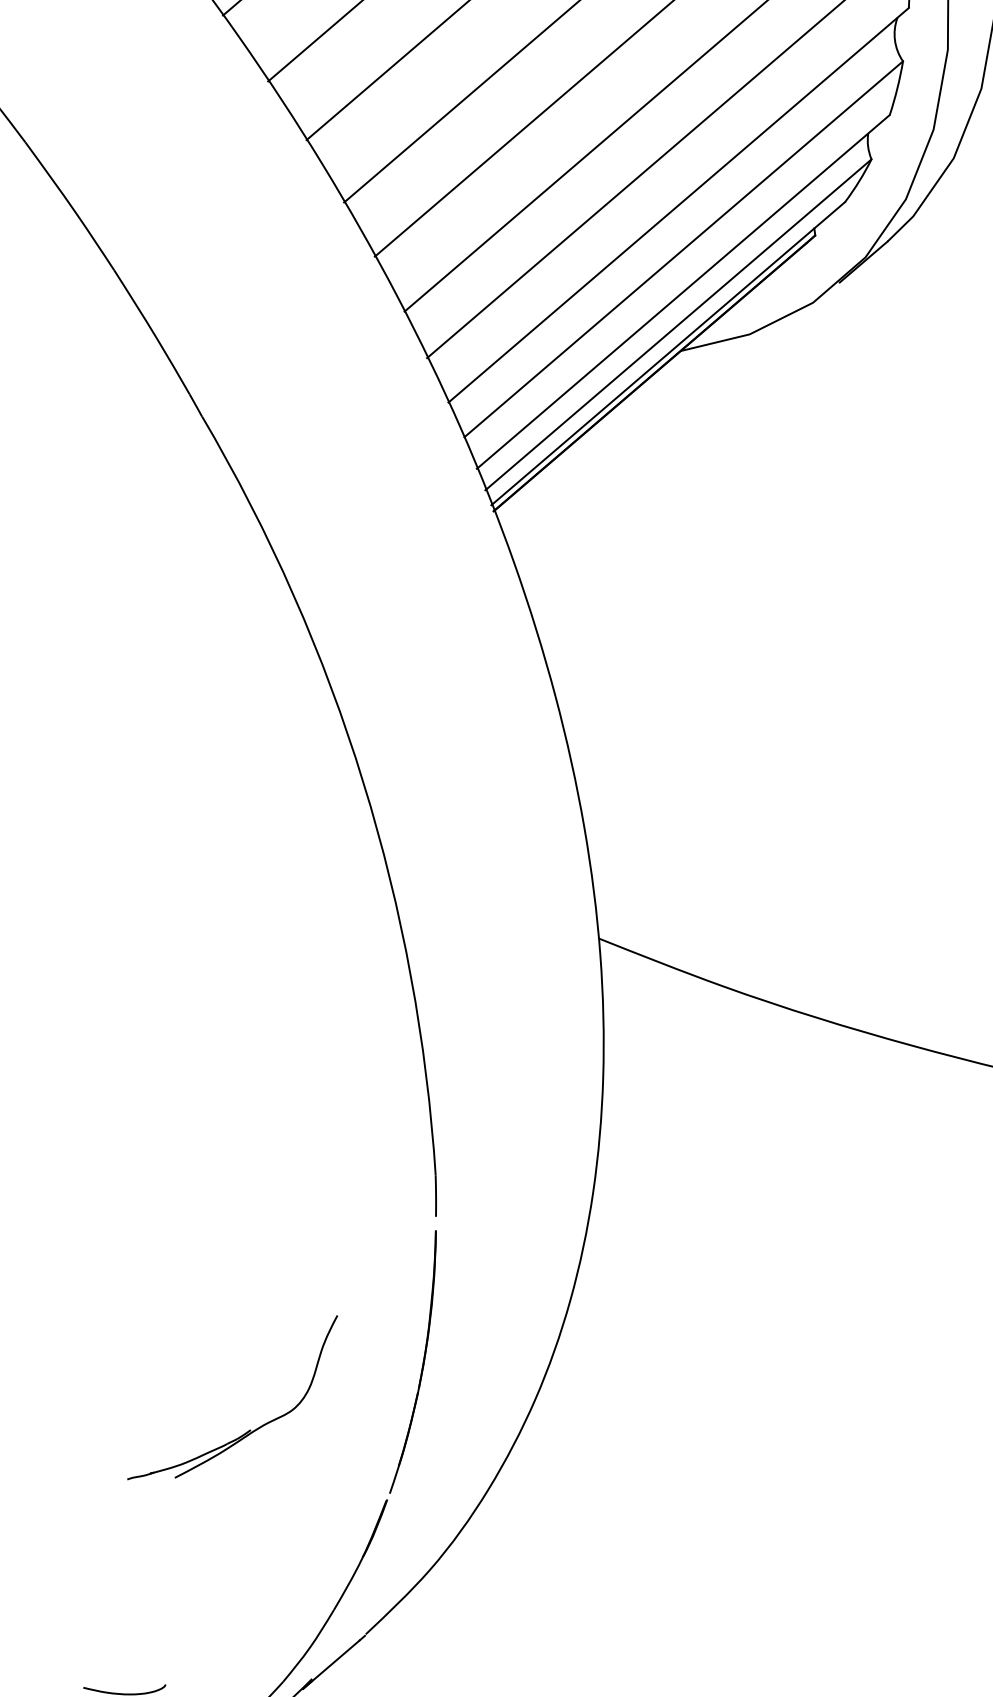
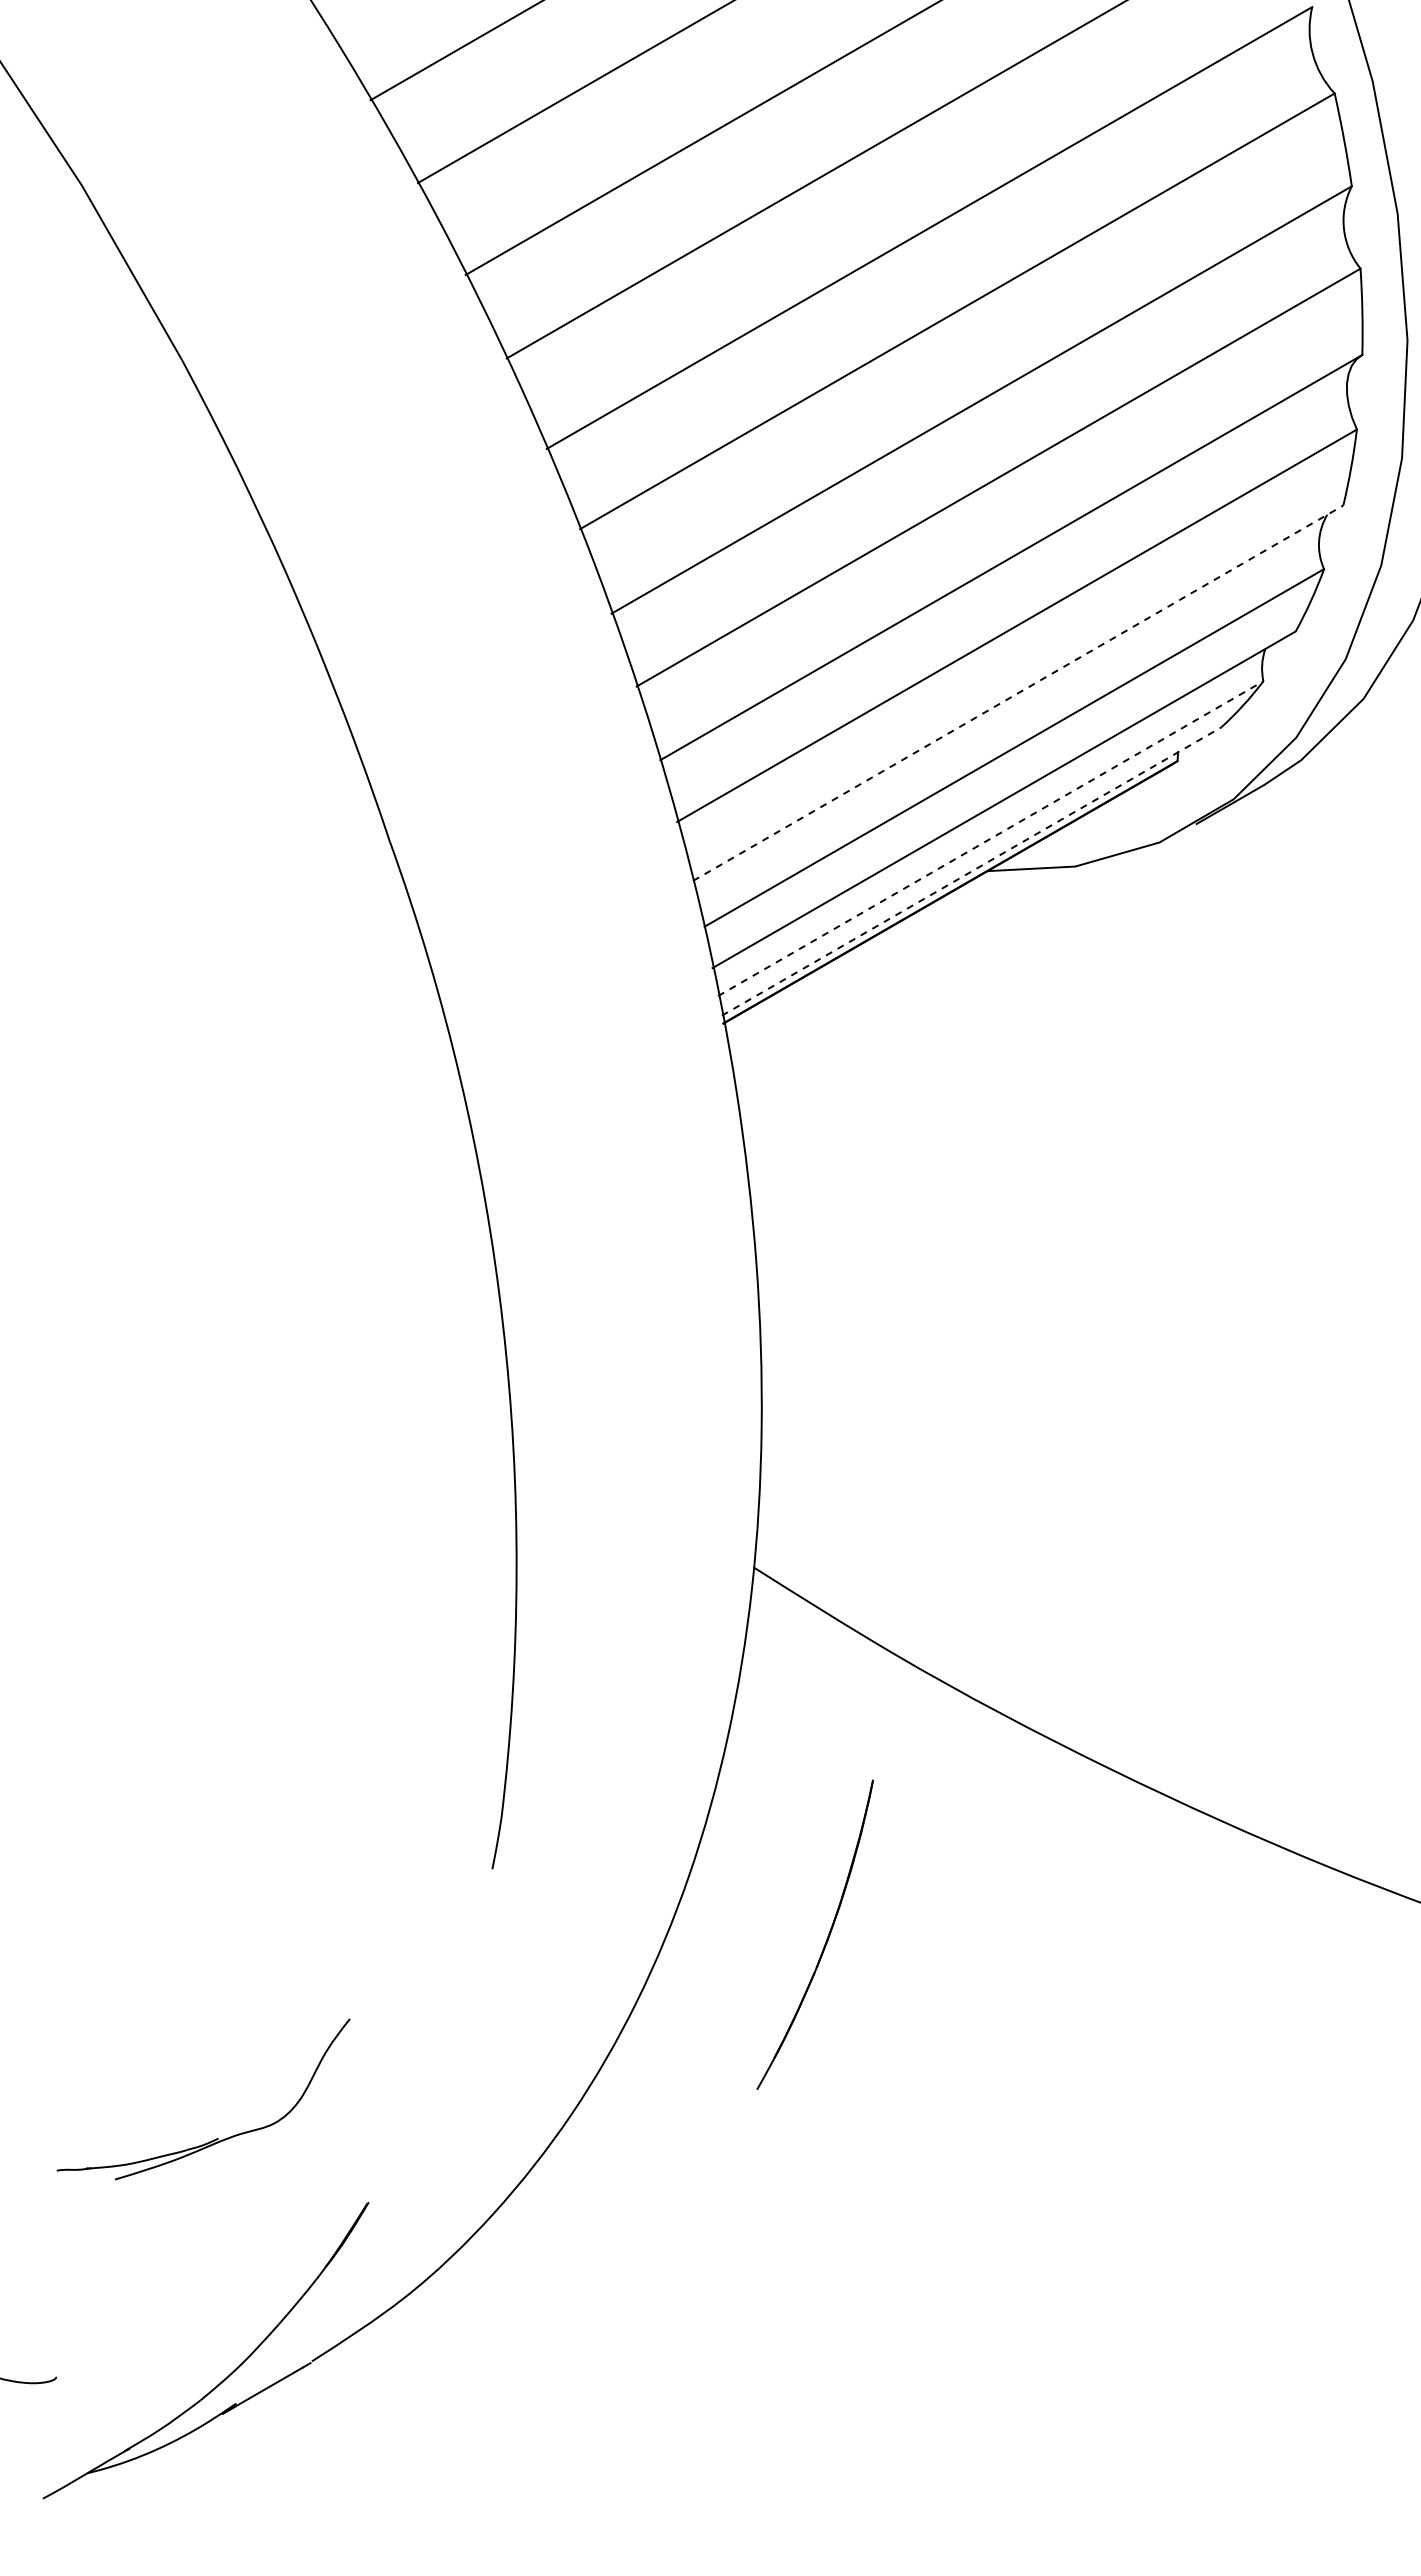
line: (678, 204) -> (1018, 692), solid -> dashed
line: (678, 324) -> (990, 838), solid -> dashed
line: (668, 353) -> (972, 871), solid -> dashed
part: (422, 1363) -> (826, 1938), moved
part: (249, 1430) -> (216, 2138), moved

